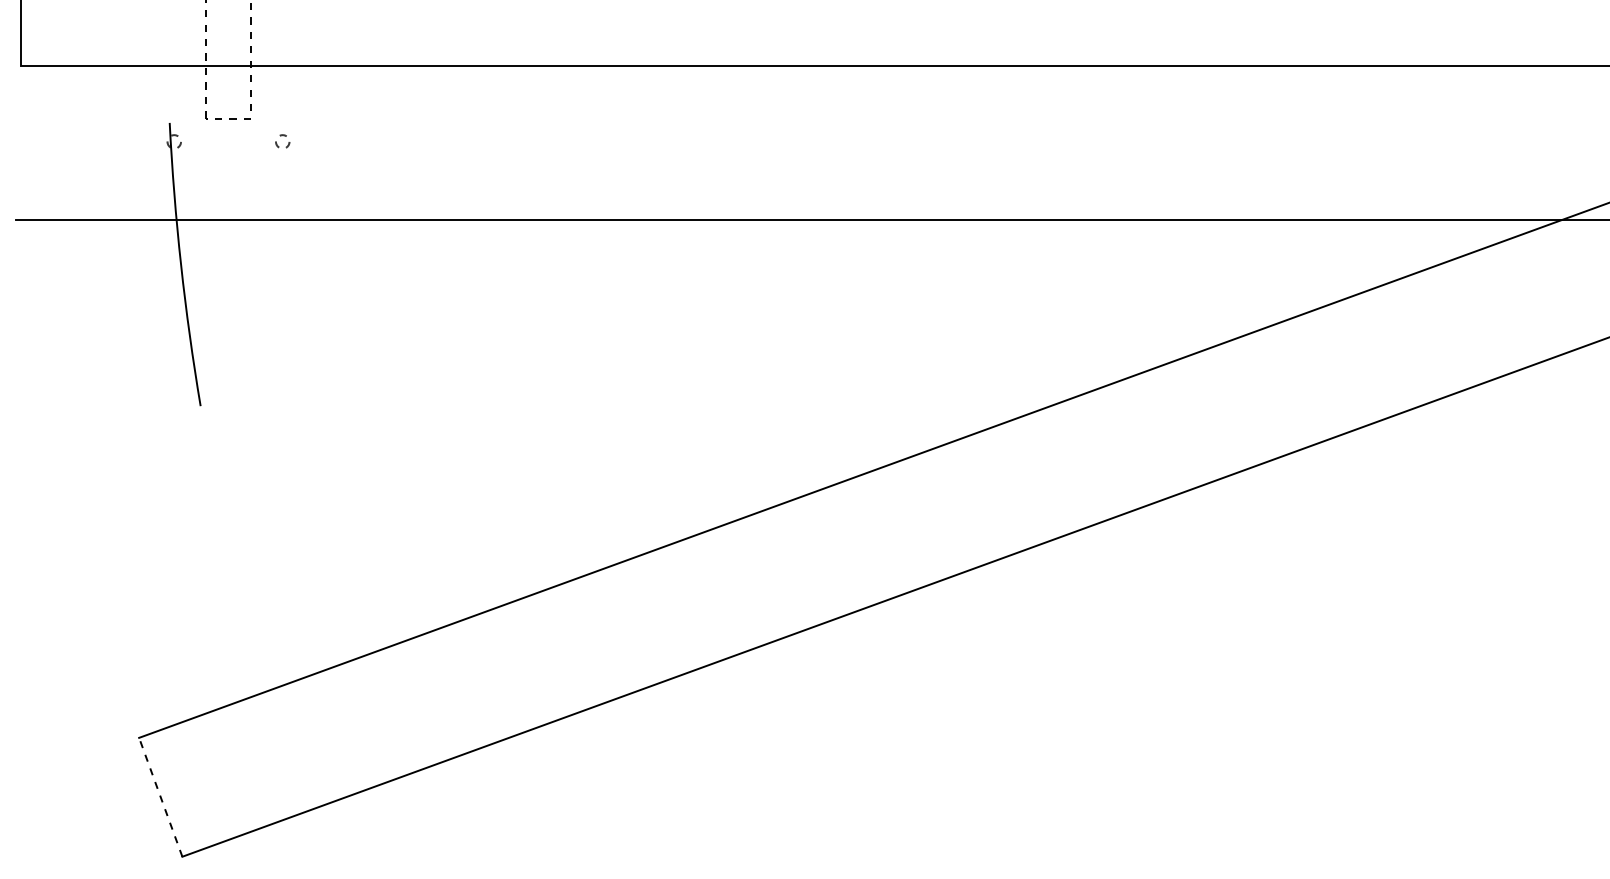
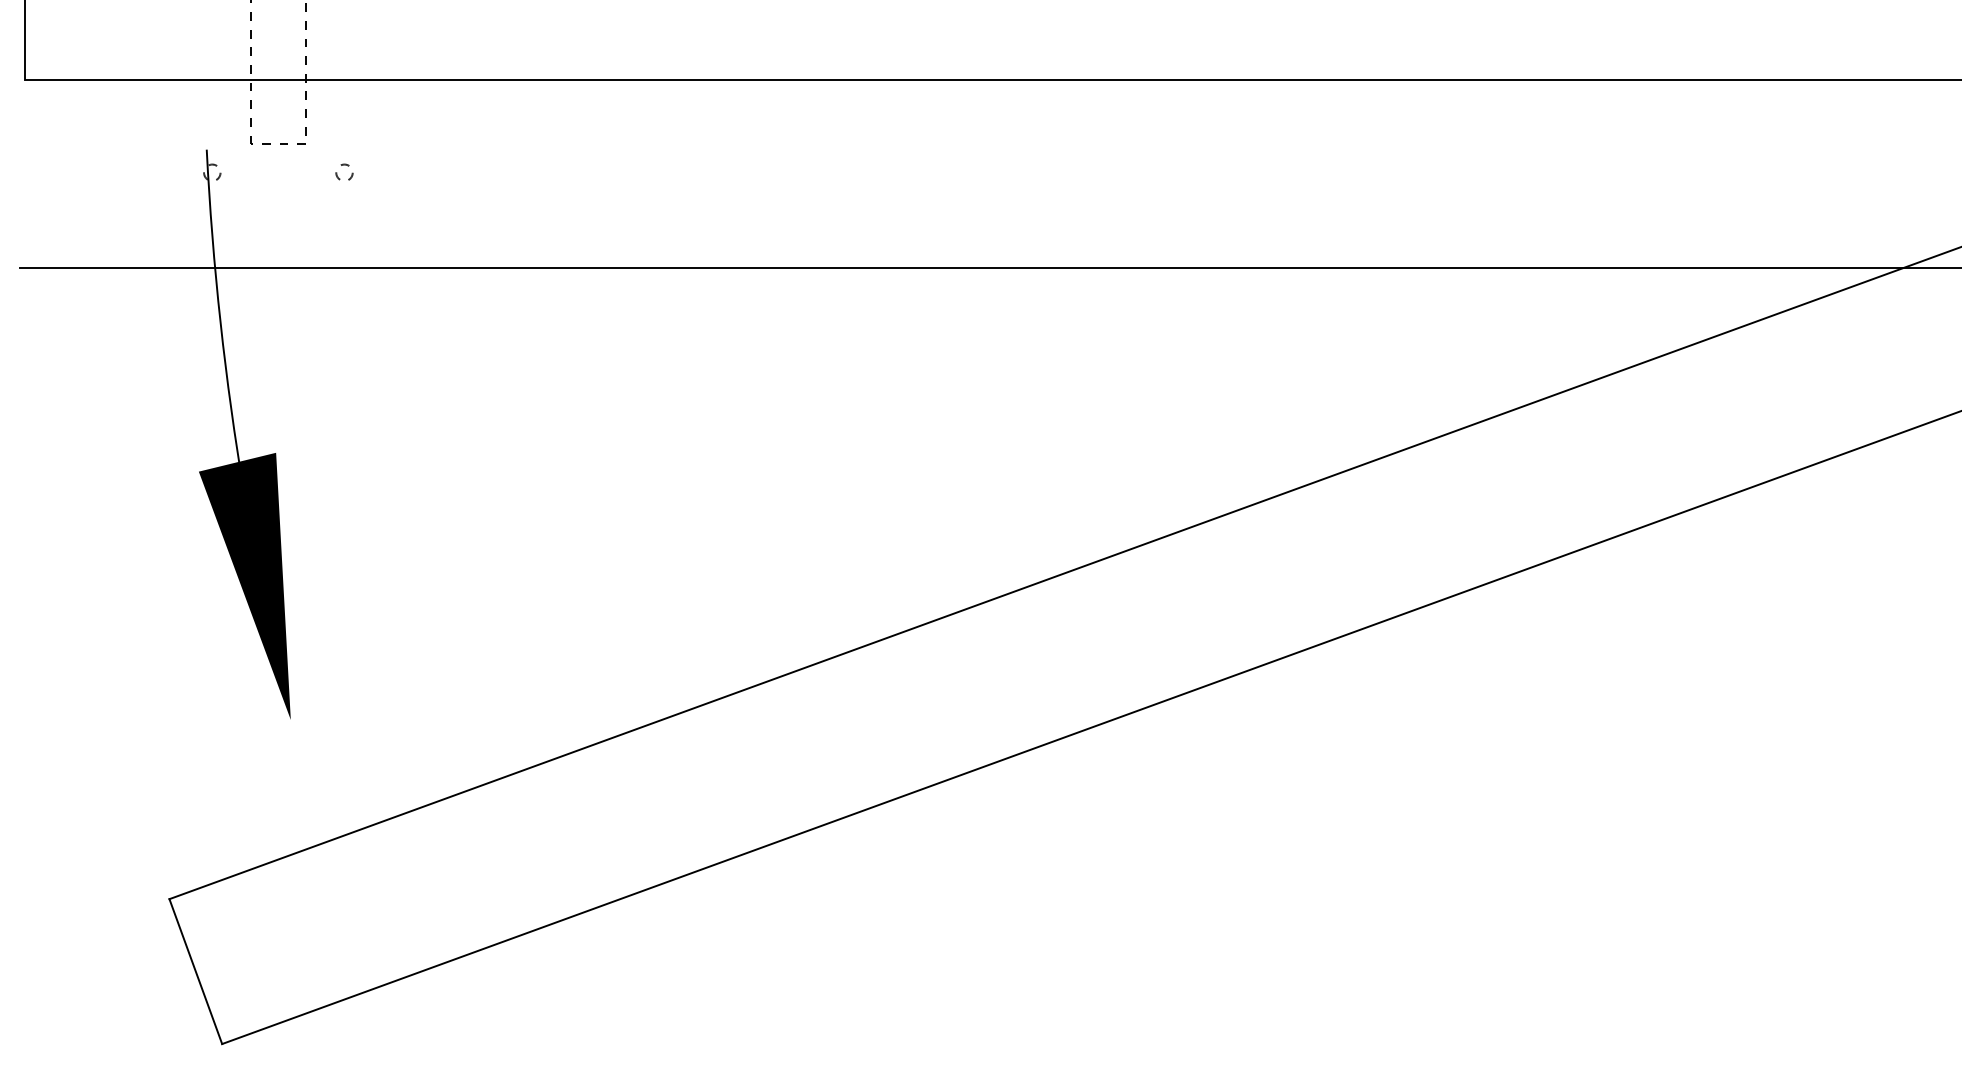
fill: (200, 480) -> (244, 585), added
line: (160, 797) -> (195, 971), dashed -> solid

